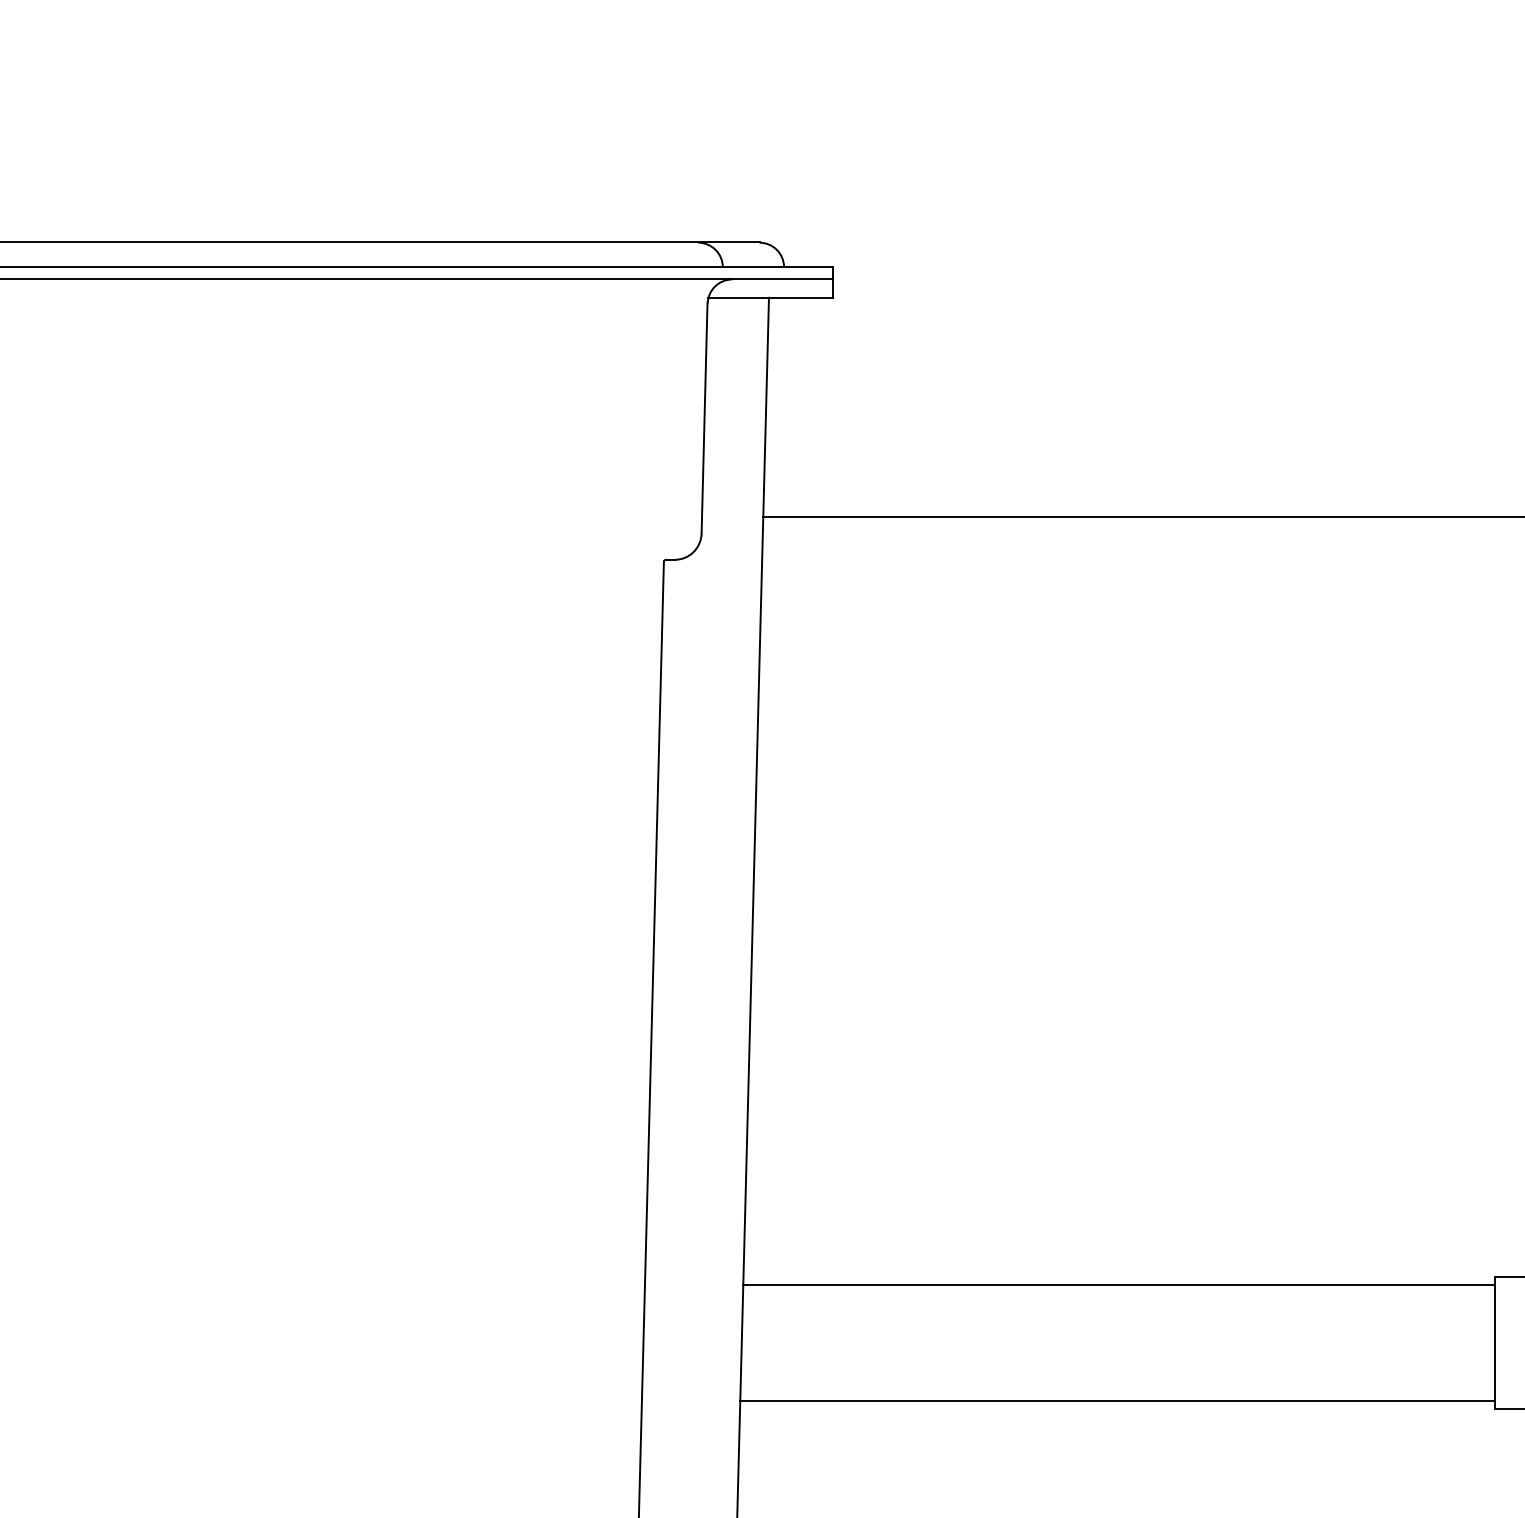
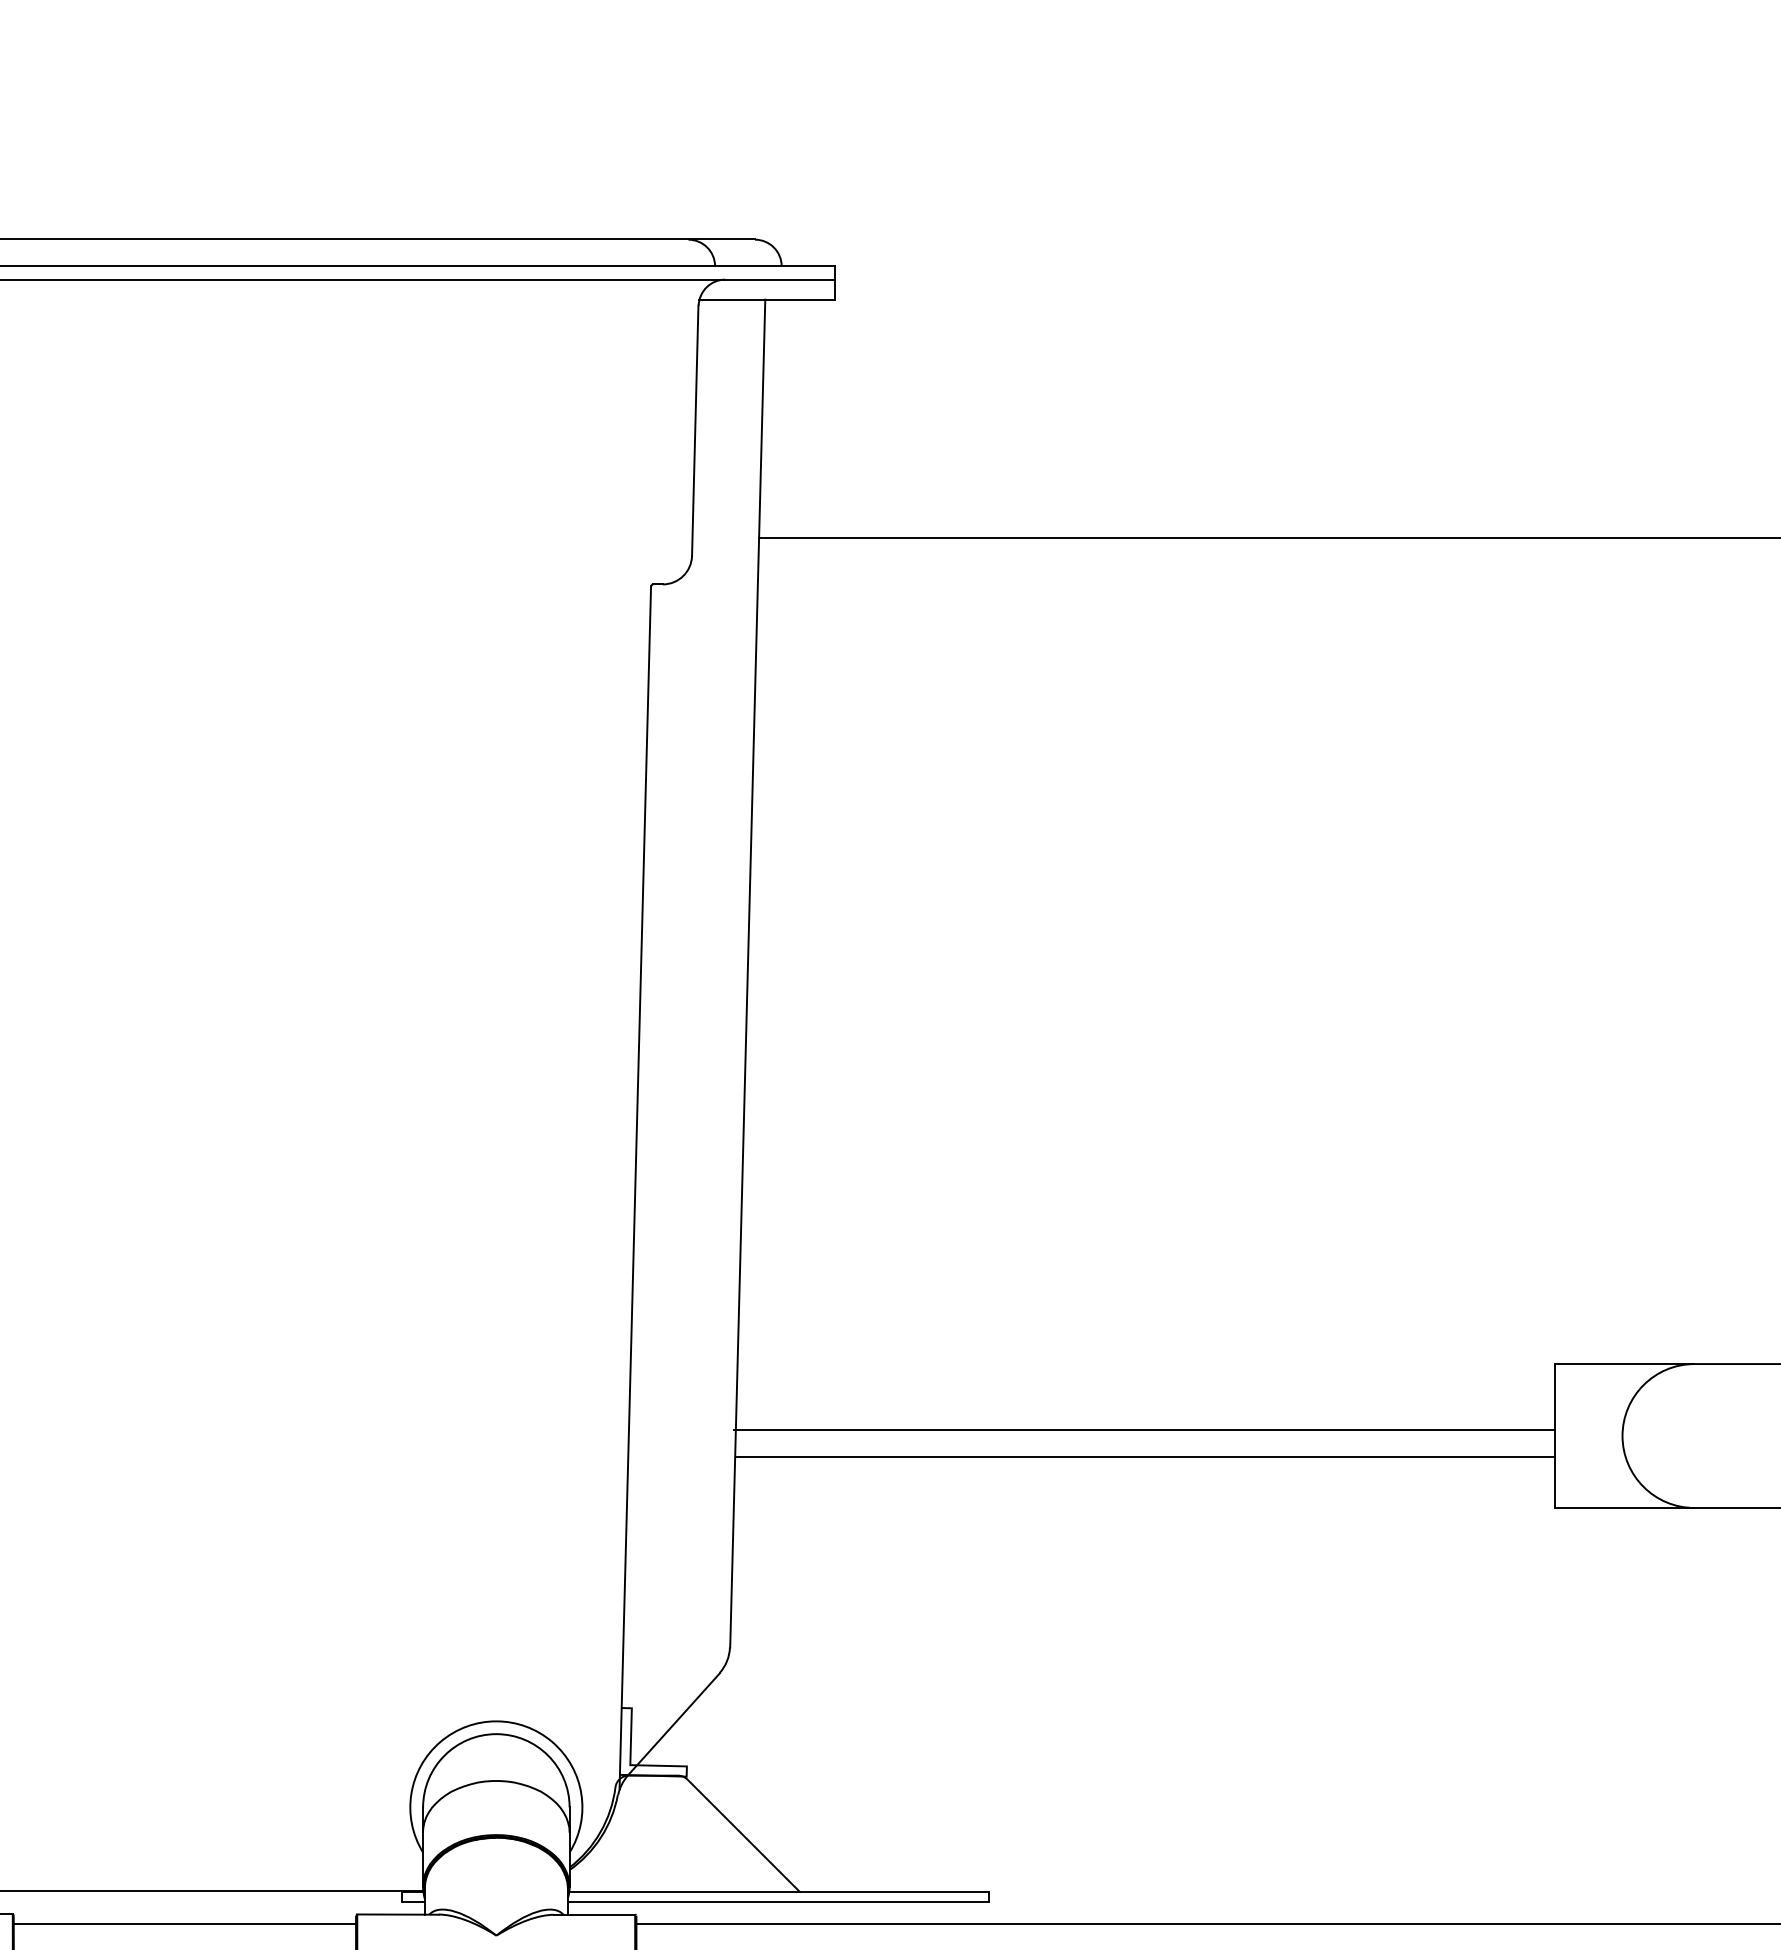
line: (1118, 1285) -> (1145, 1457), moved
line: (1117, 1400) -> (1144, 1429), moved

